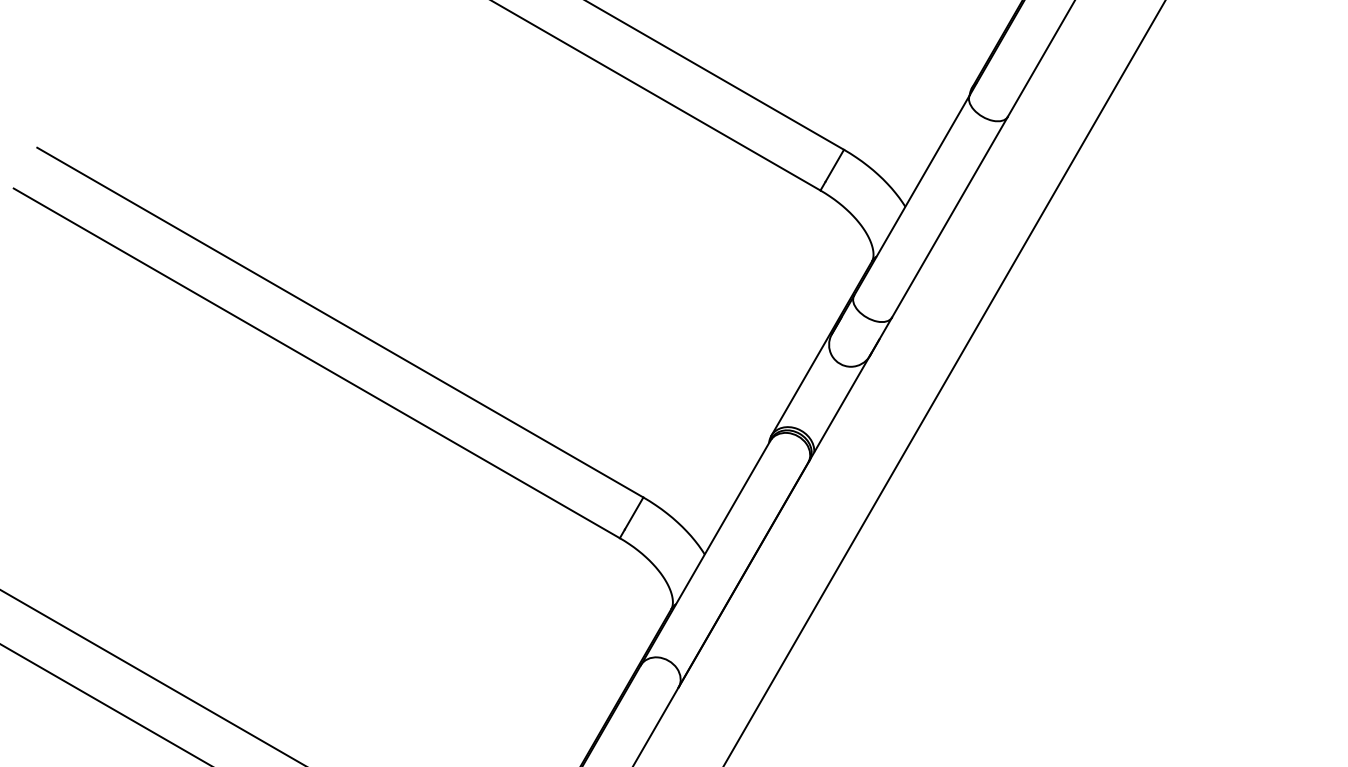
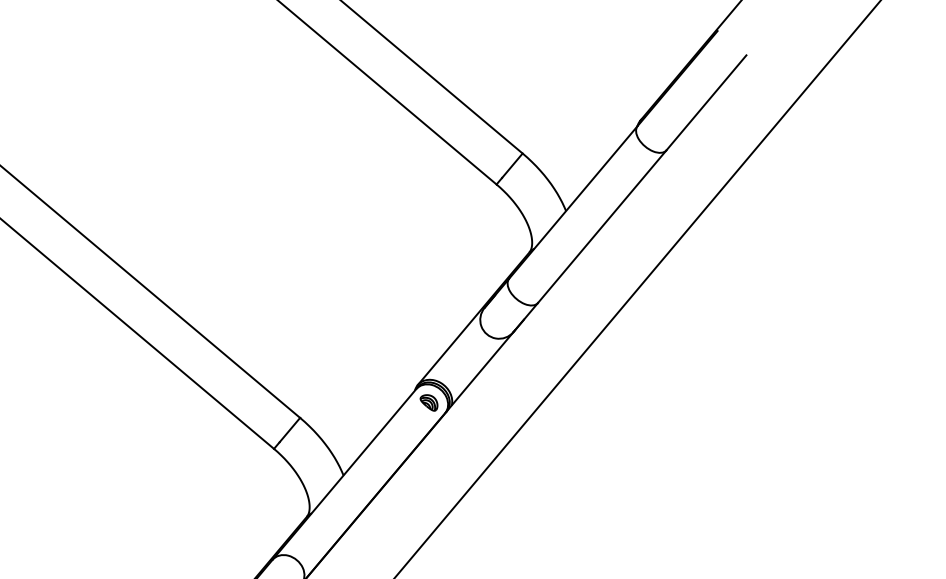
part: (787, 453) -> (428, 402), added

